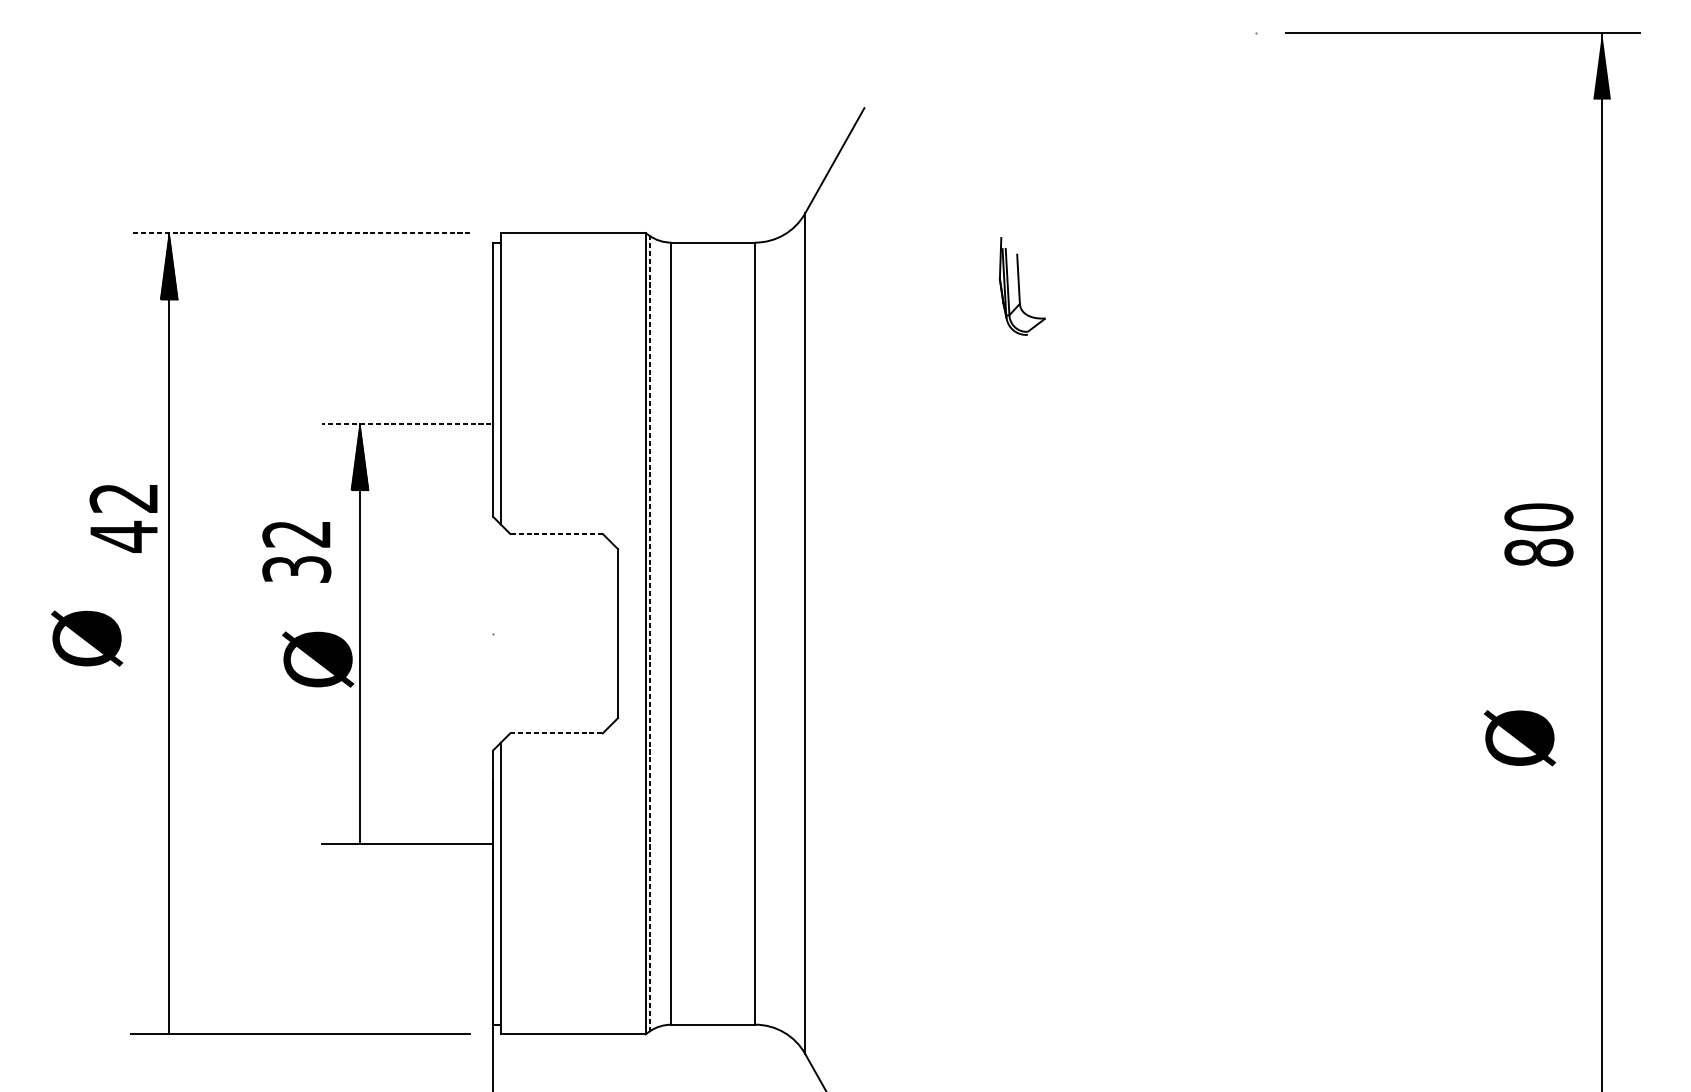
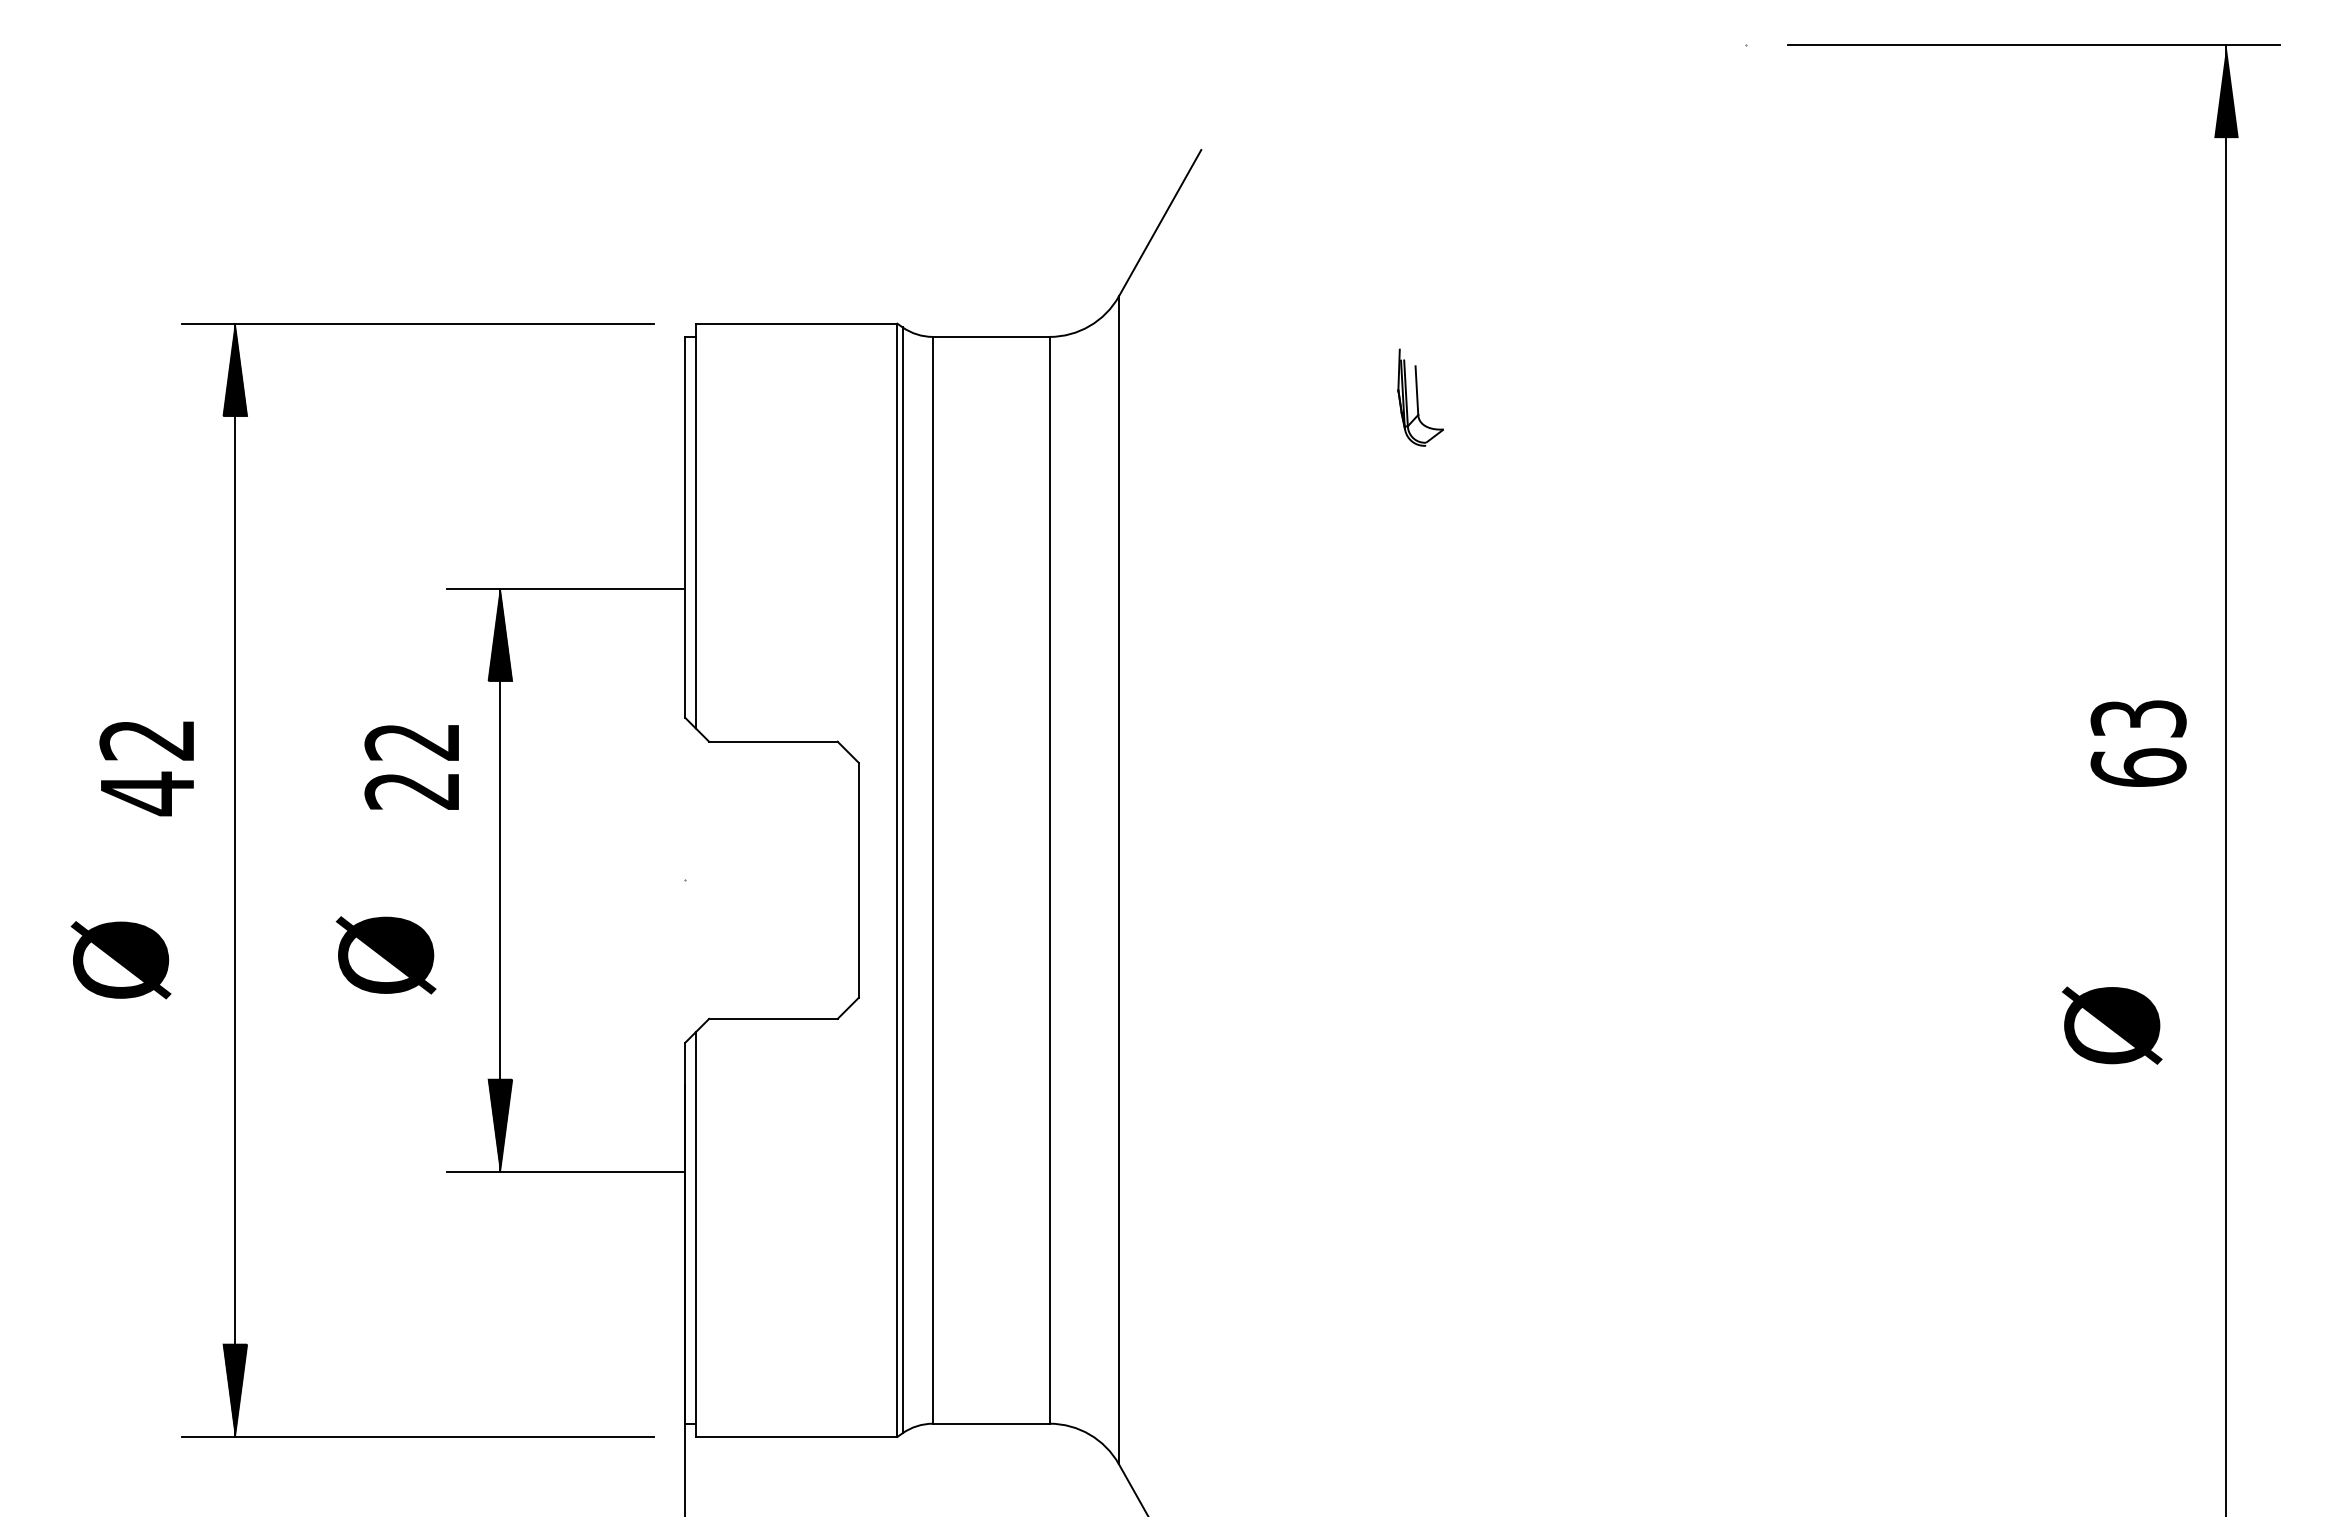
line: (301, 232) -> (418, 323), dashed -> solid
part: (1022, 286) -> (1420, 397), size x0.71
line: (406, 423) -> (565, 588), dashed -> solid
text: (123, 518) -> (146, 768), moved
line: (555, 533) -> (772, 741), dashed -> solid
text: (1538, 535) -> (2138, 743), 80 -> 63
text: (296, 569) -> (412, 790), 32 -> 22
line: (649, 633) -> (902, 880), dashed -> solid
text: (86, 638) -> (120, 960), moved
text: (317, 659) -> (385, 955), moved
line: (556, 733) -> (773, 1018), dashed -> solid
hatch: (360, 810) -> (500, 1125), added
hatch: (169, 1000) -> (235, 1390), added

